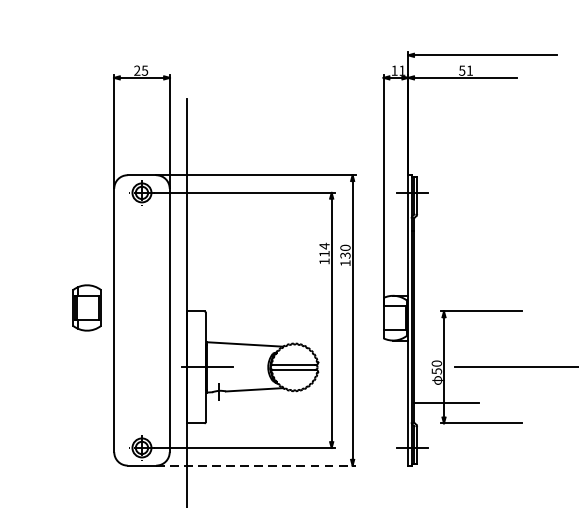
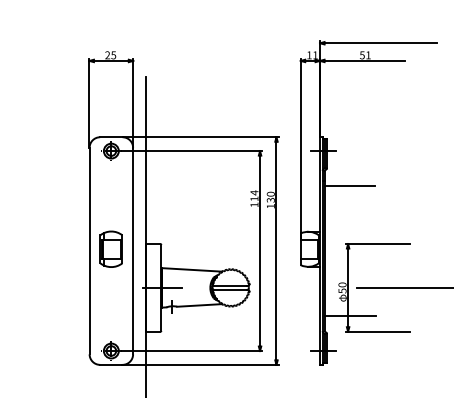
line: (445, 238) -> (349, 186), added
part: (86, 306) -> (110, 248), moved
line: (256, 465) -> (201, 364), dashed -> solid

